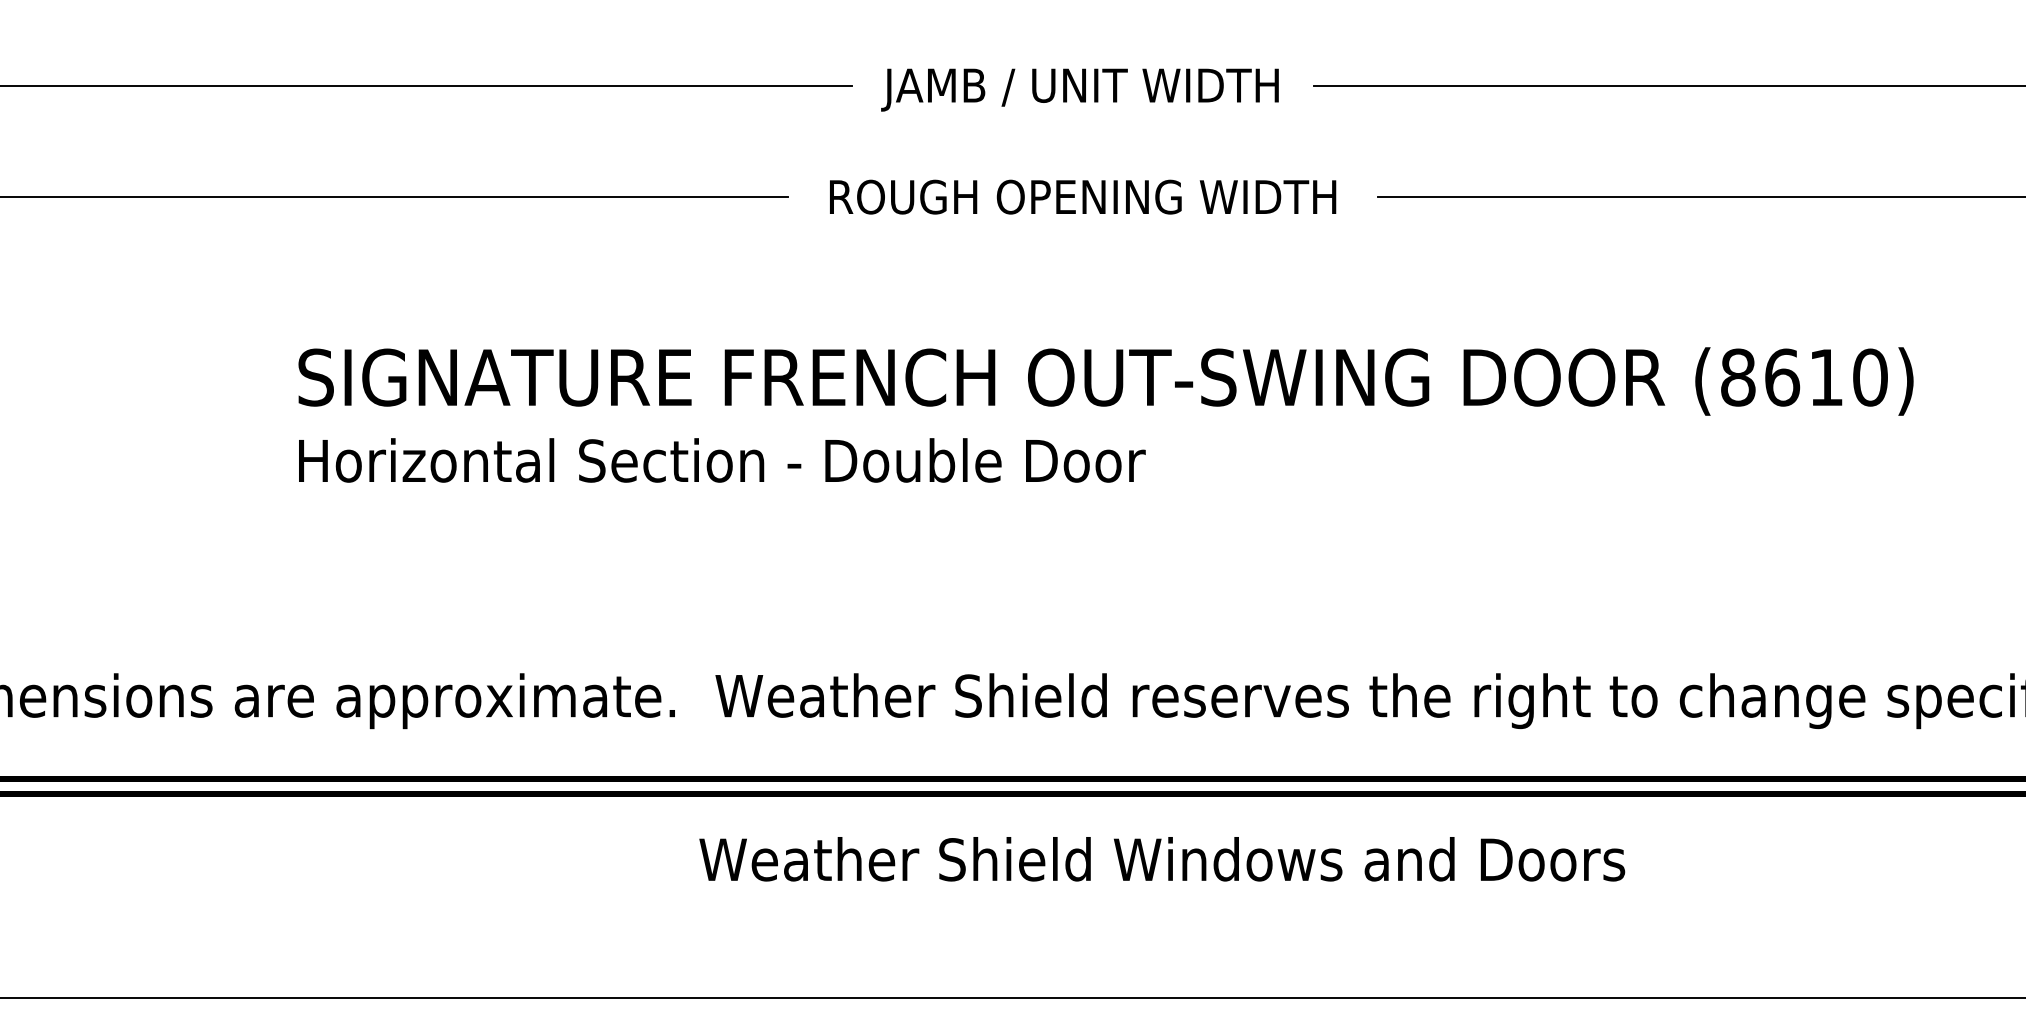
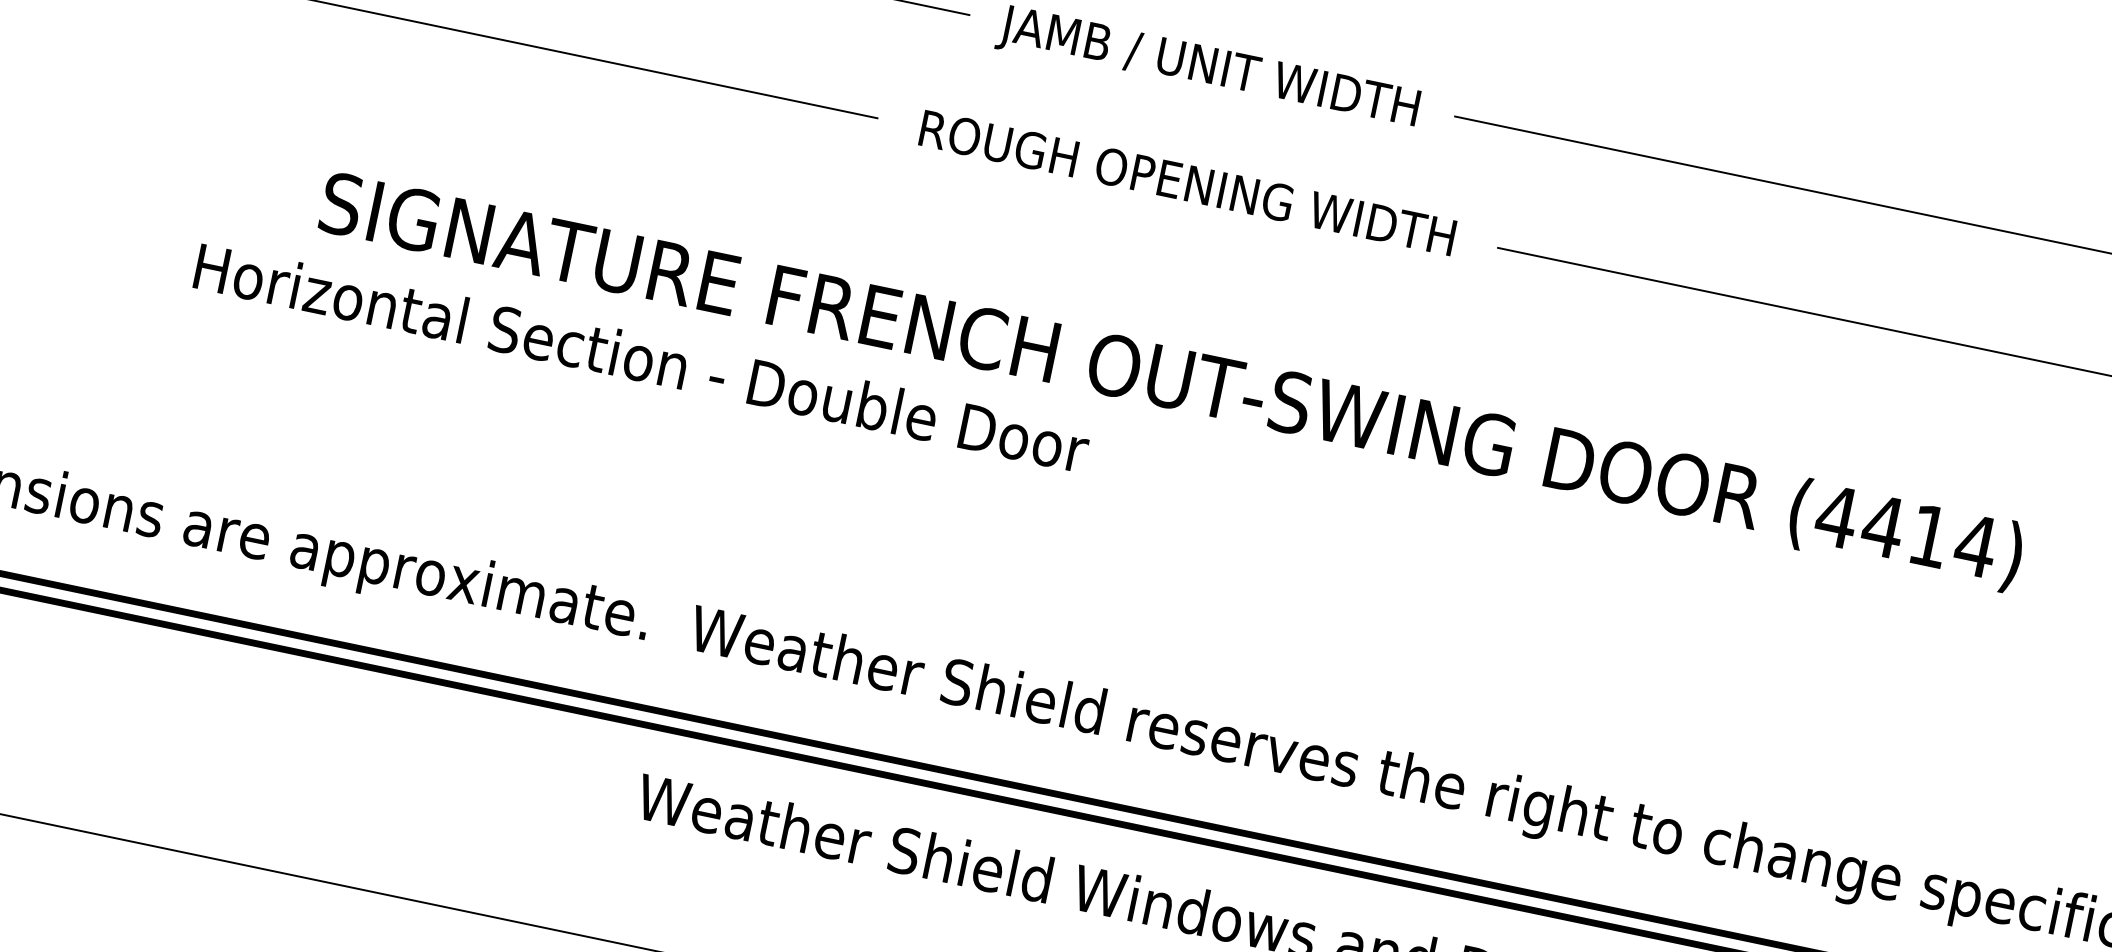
text: (1803, 377) -> (1905, 531), (8610) -> (4414)
text: (722, 460) -> (642, 358), moved

